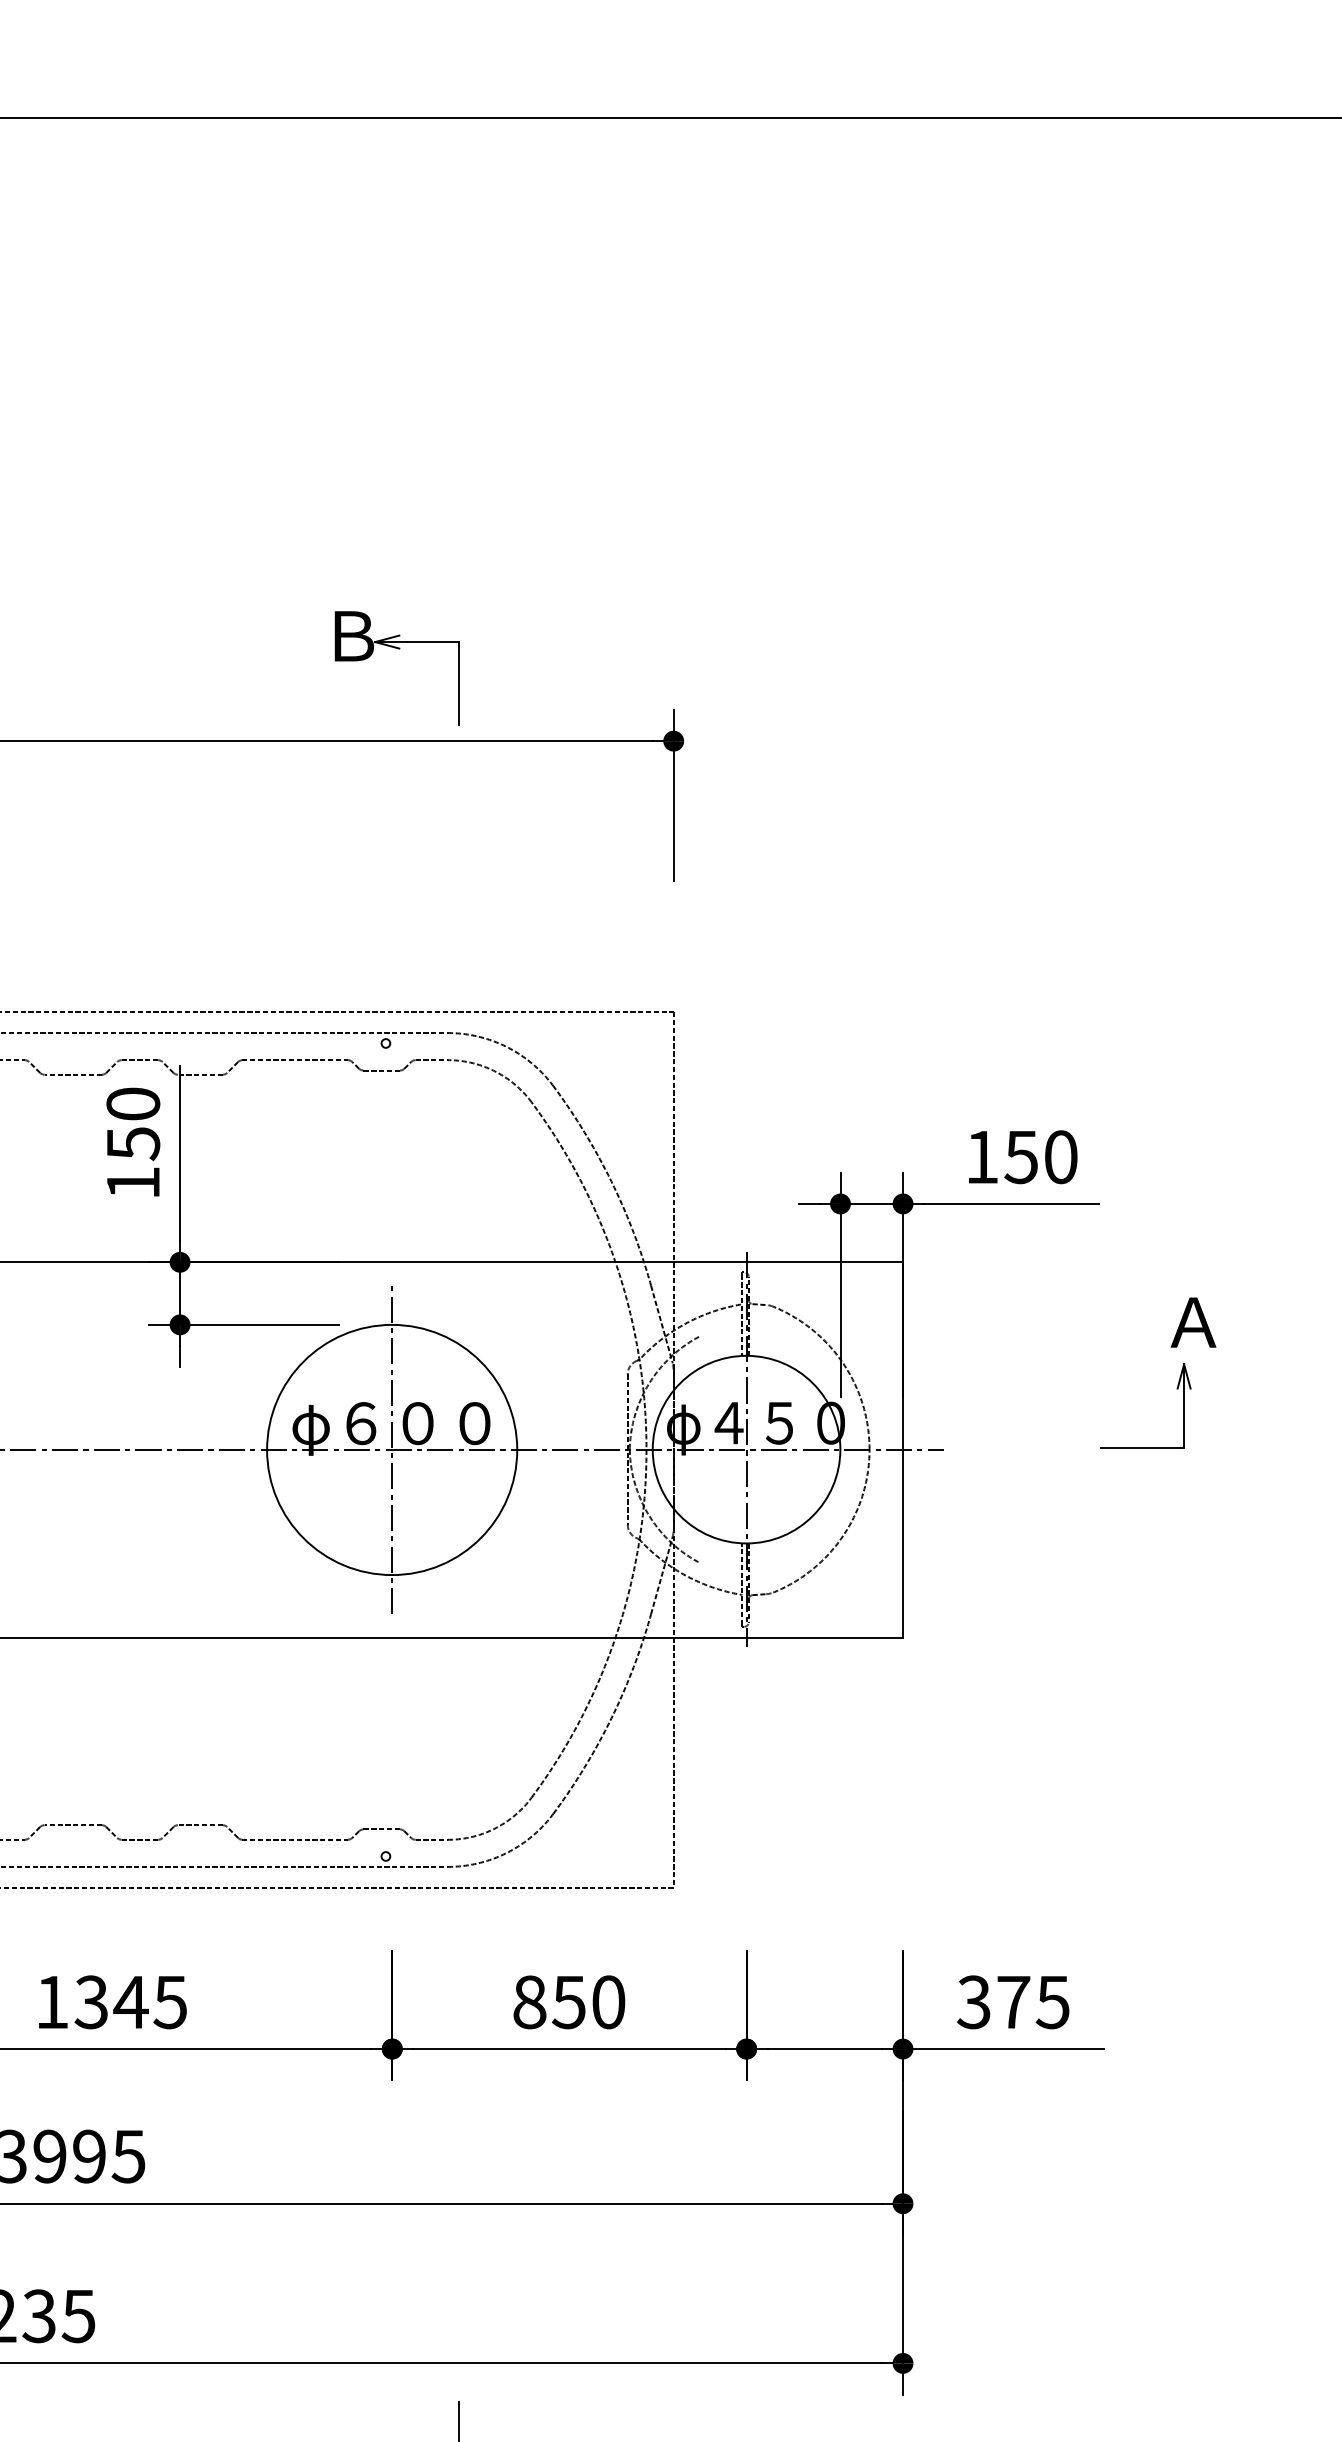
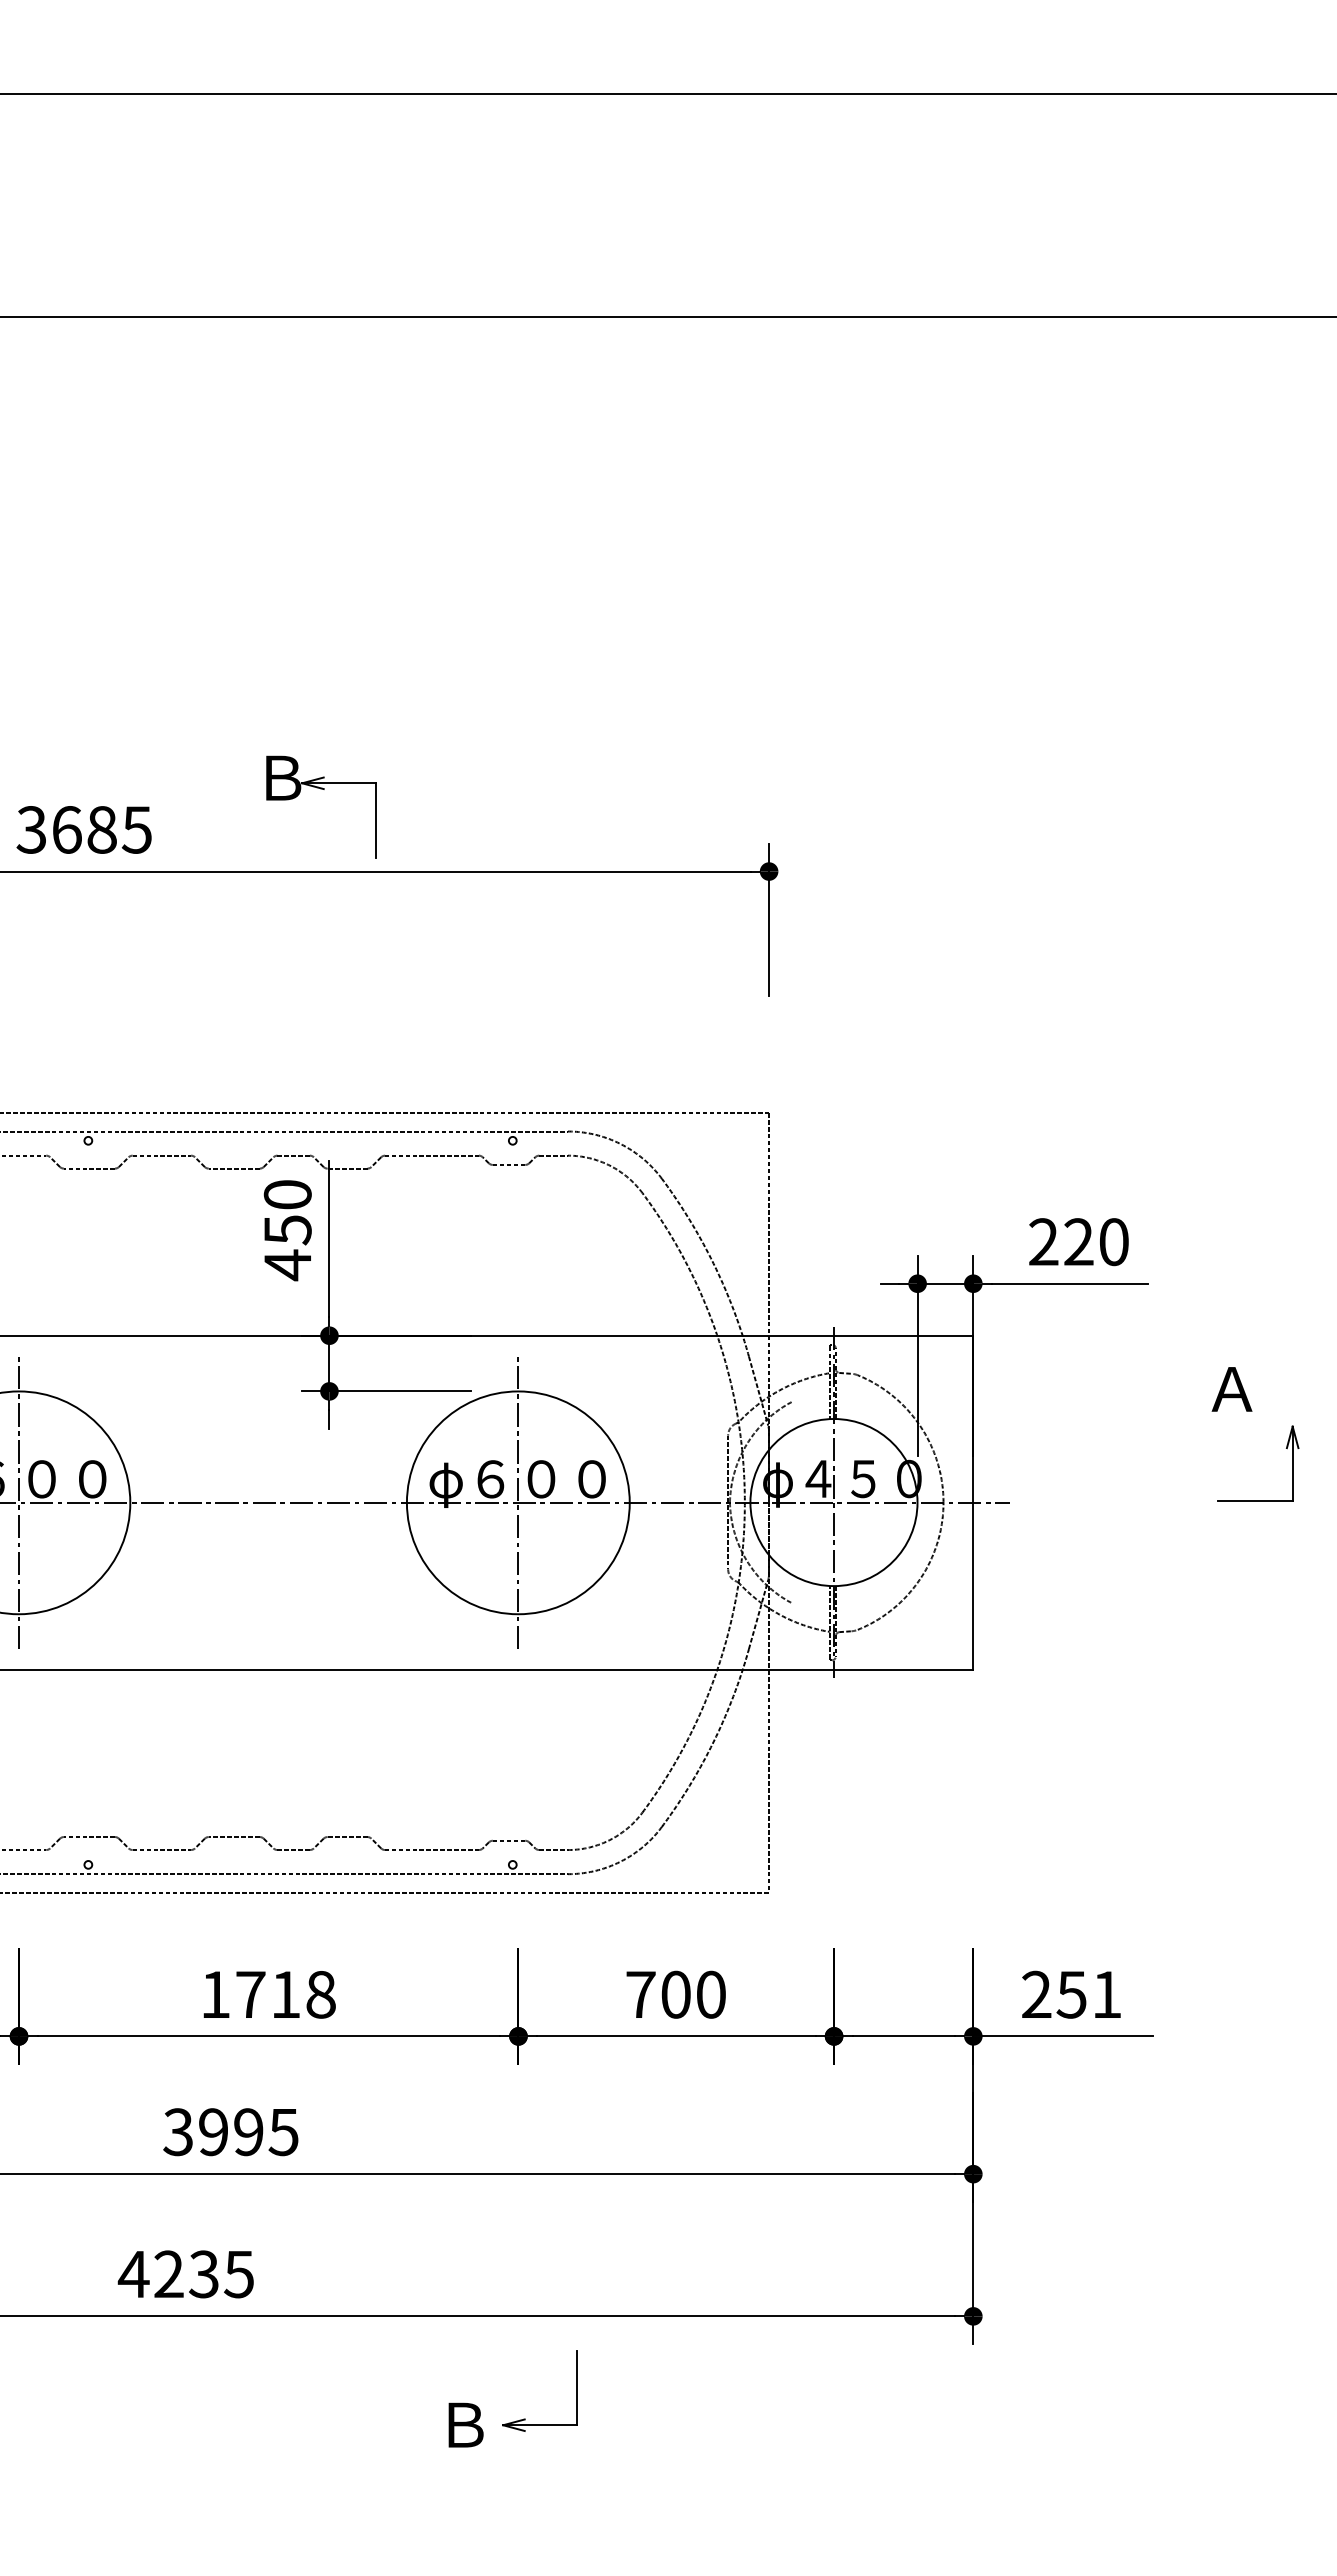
part: (396, 649) -> (321, 789), moved
text: (1002, 1157) -> (1061, 1242), 150 -> 220
text: (132, 1183) -> (287, 1265), 150 -> 450
part: (1177, 1388) -> (1286, 1448), moved
text: (130, 2002) -> (285, 1994), 1345 -> 1718
text: (549, 2002) -> (658, 1994), 850 -> 700
text: (1013, 2002) -> (1071, 1994), 375 -> 251

